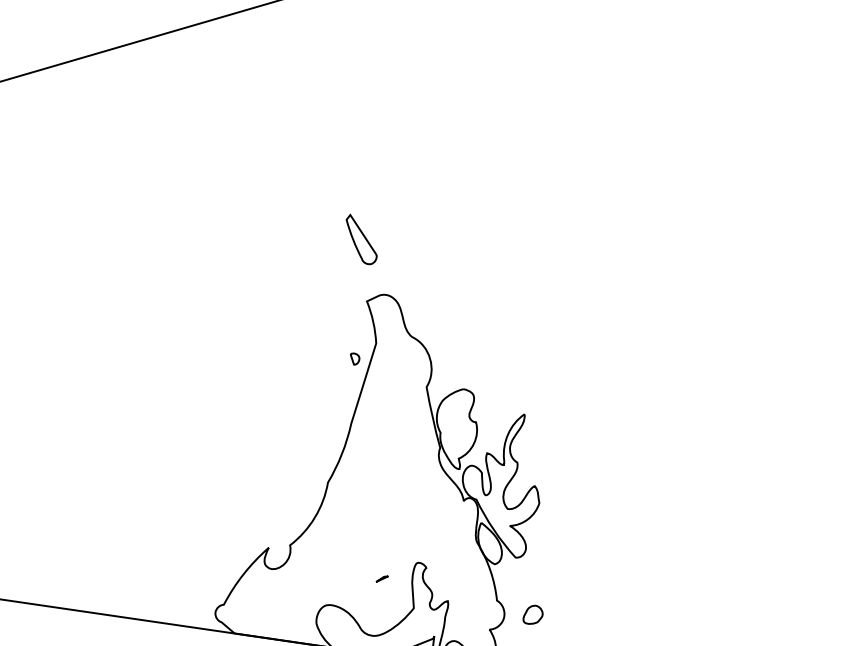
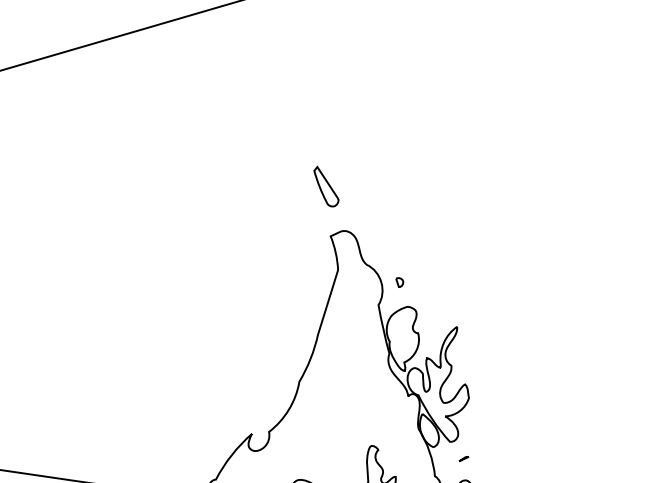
part: (355, 358) -> (400, 282), moved
part: (381, 578) -> (463, 458), moved

